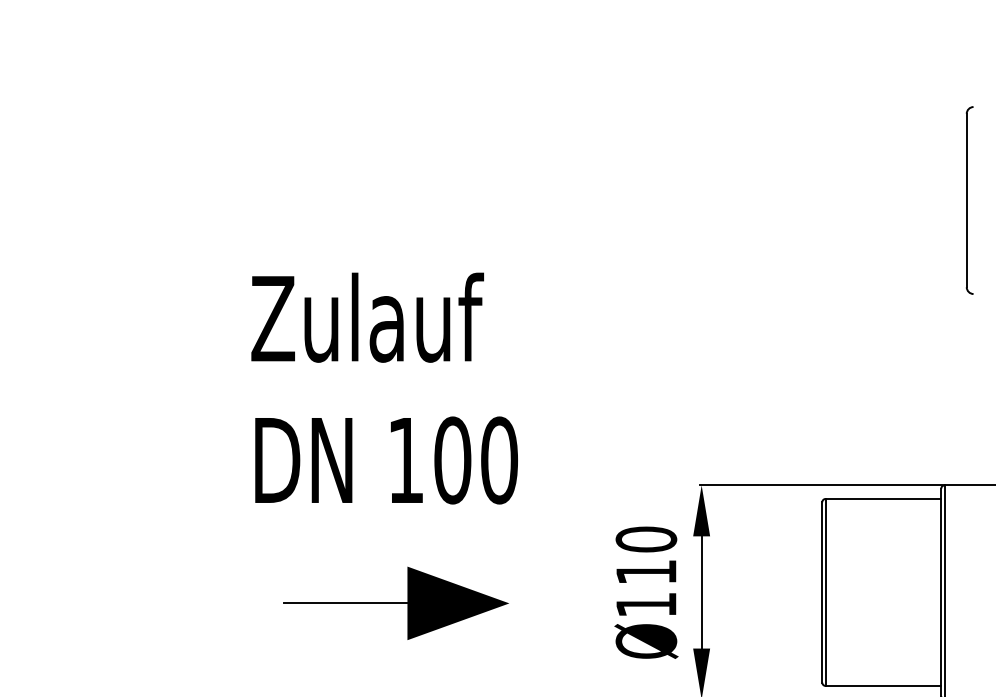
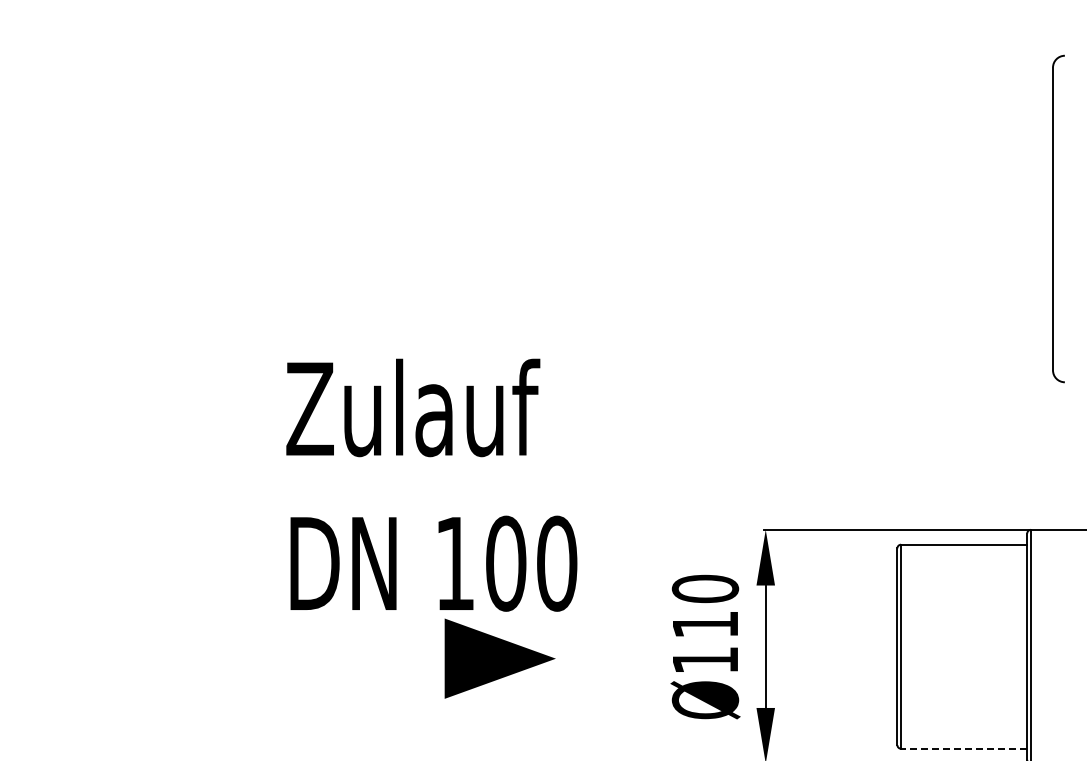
part: (969, 200) -> (1058, 218), size x1.6
text: (384, 387) -> (431, 484), moved
line: (345, 603) -> (377, 658), removed
line: (882, 685) -> (963, 748), solid -> dashed

